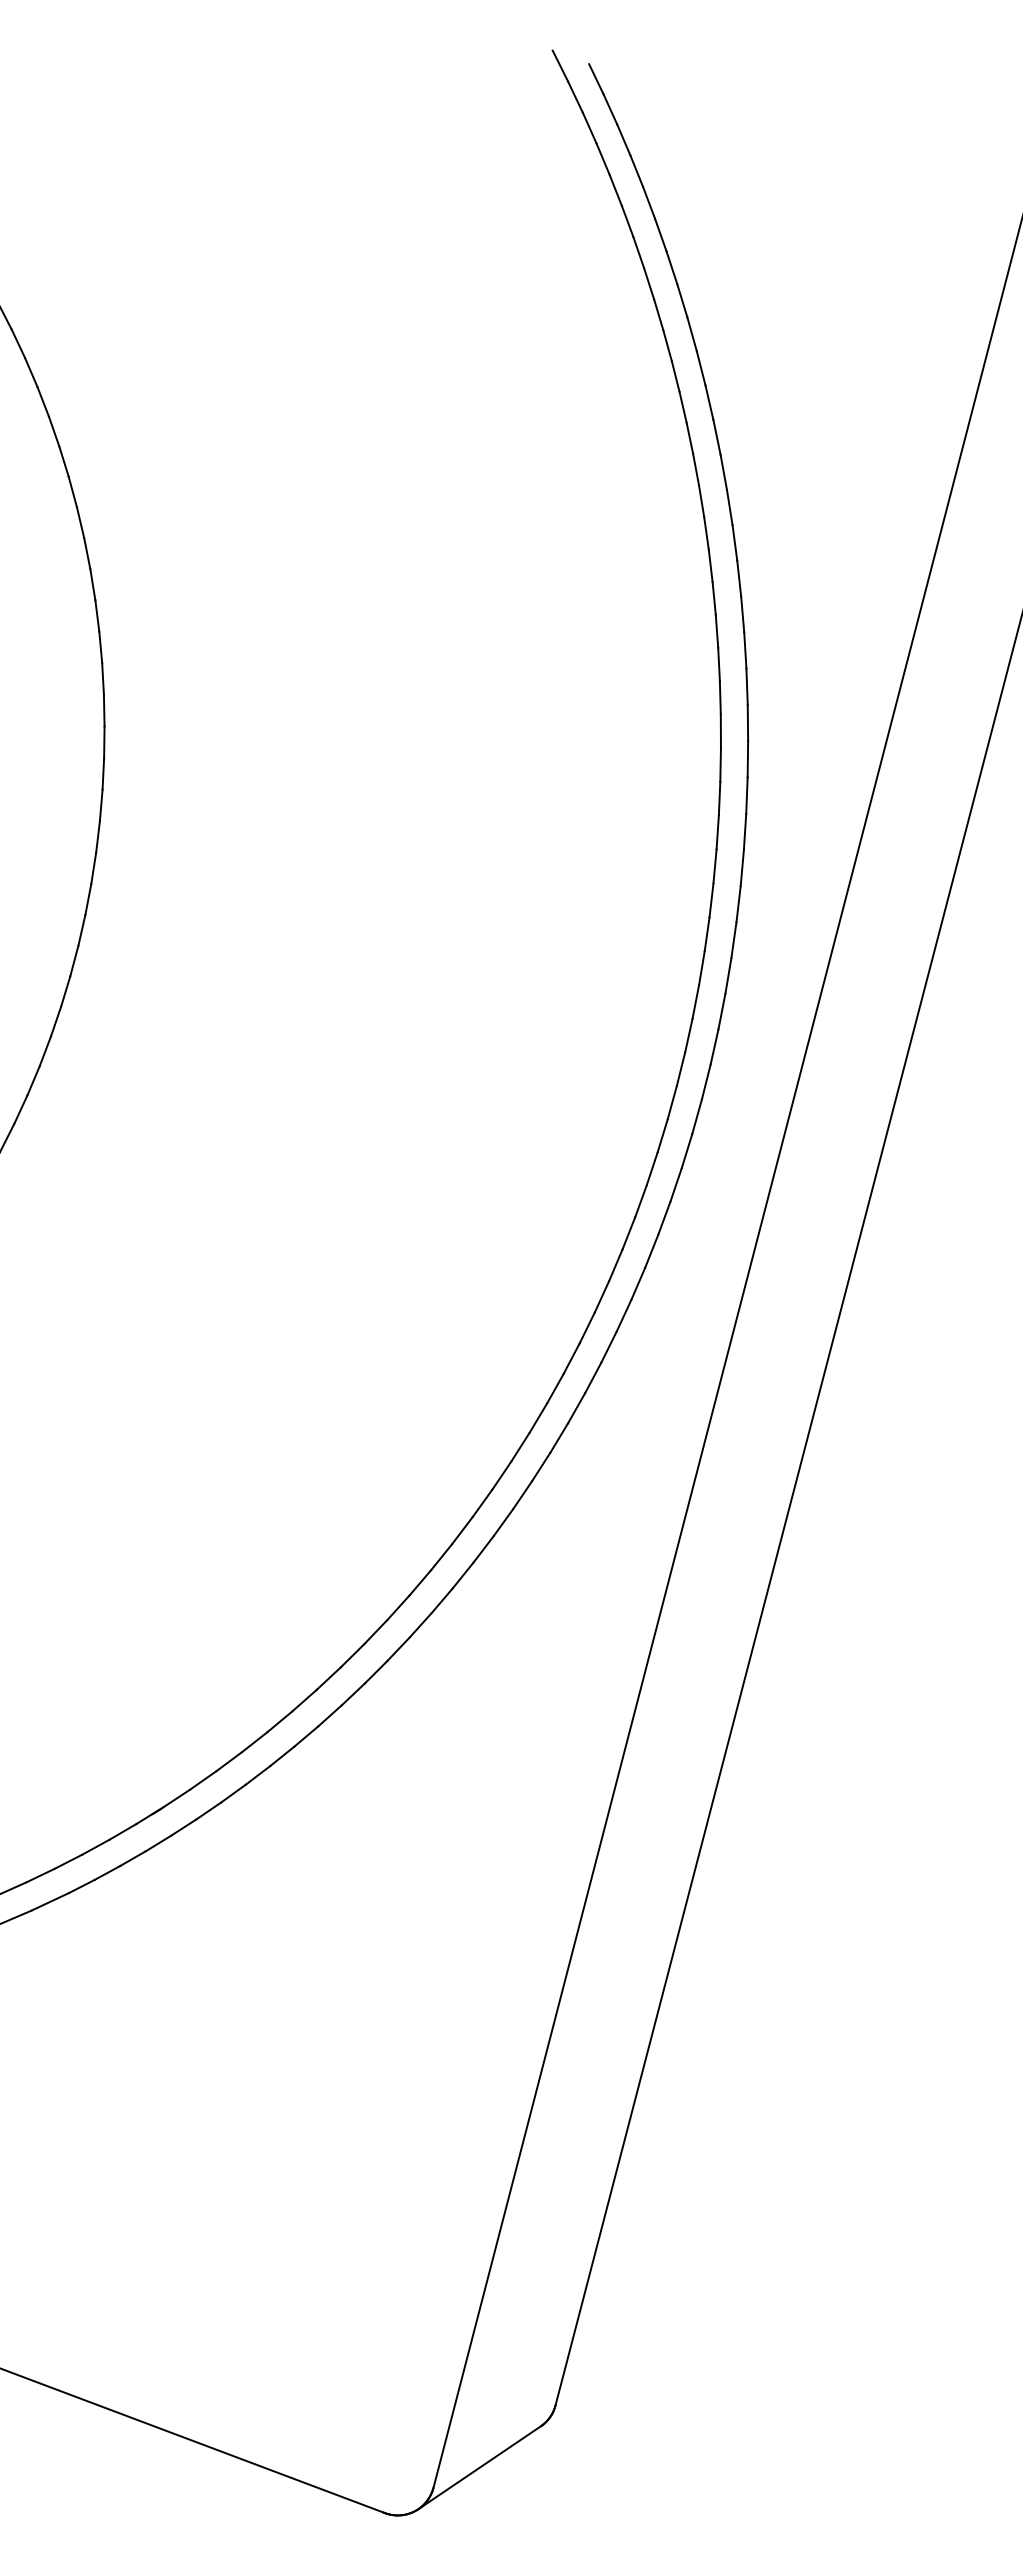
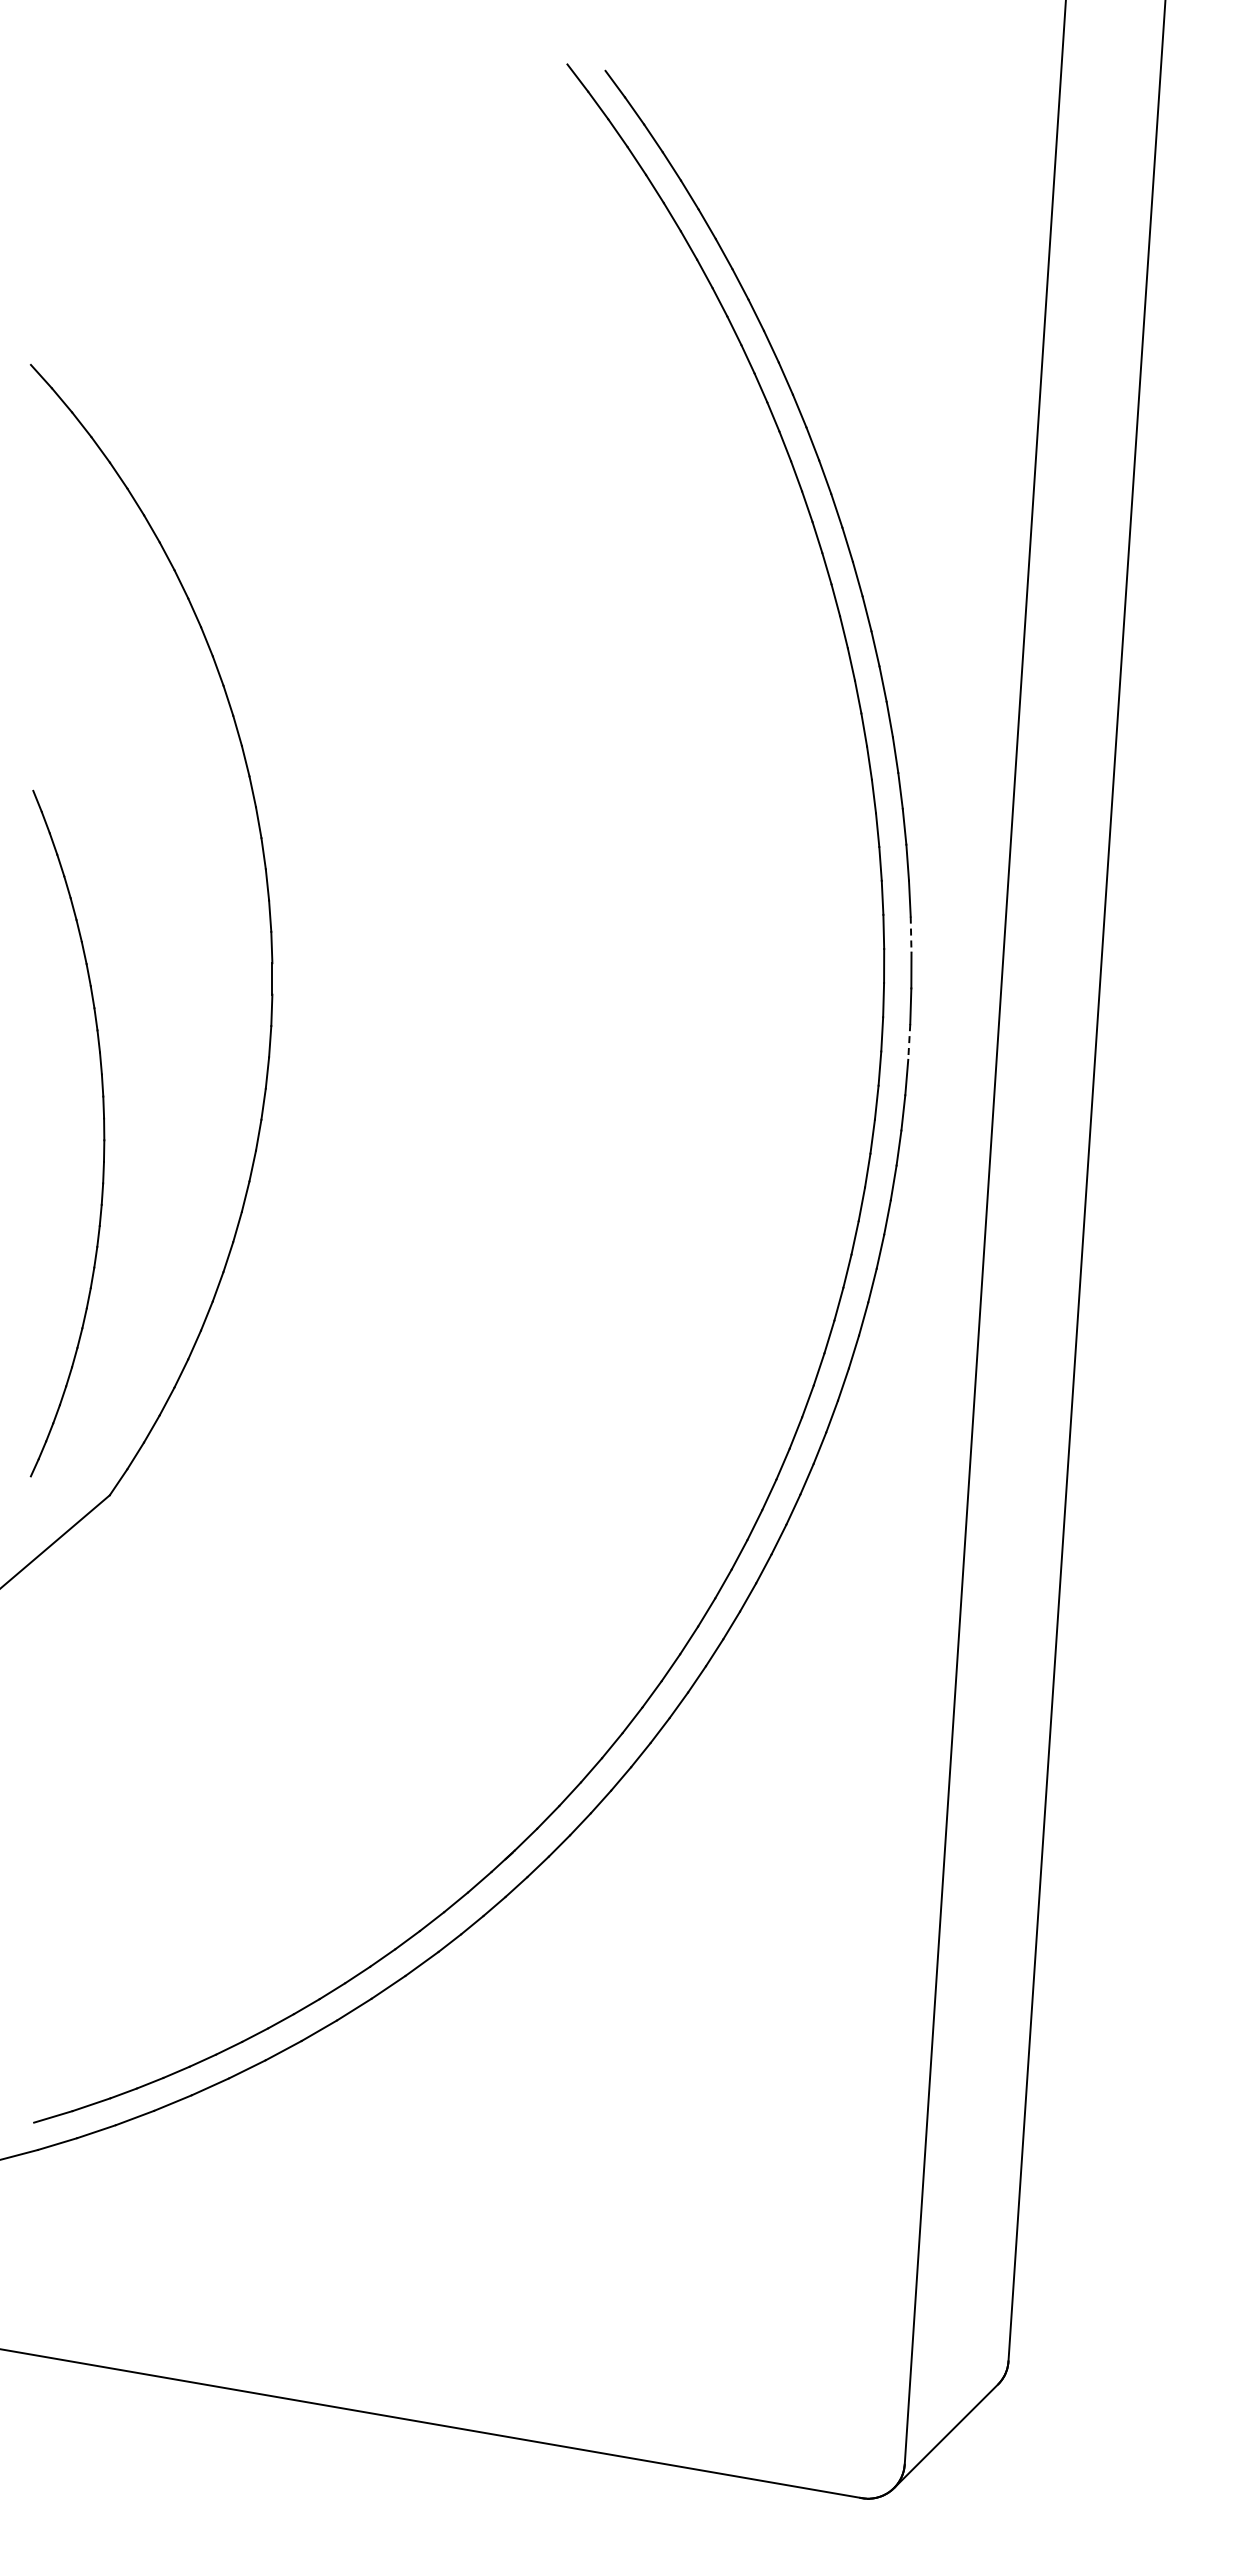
line: (728, 975) -> (911, 934), solid -> dashed
line: (706, 1082) -> (909, 1042), solid -> dashed

